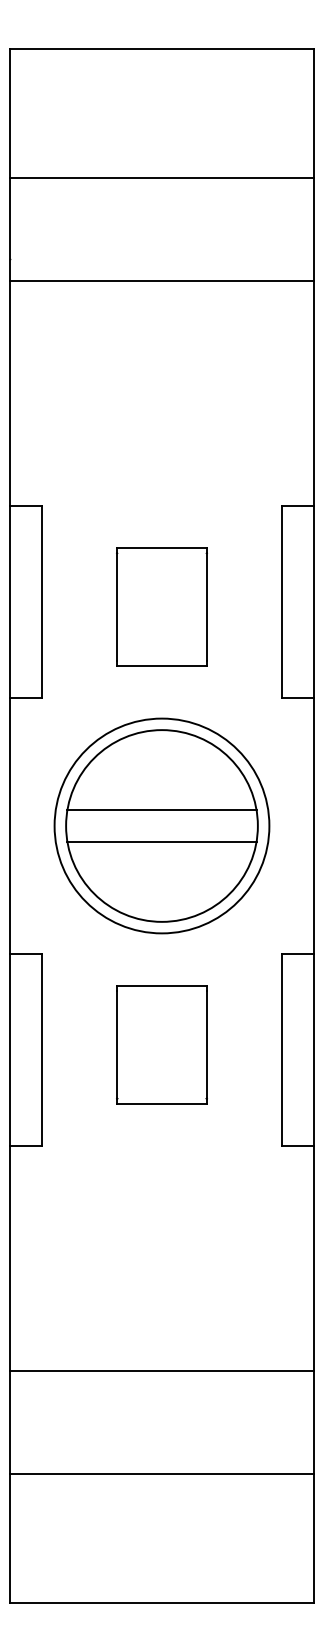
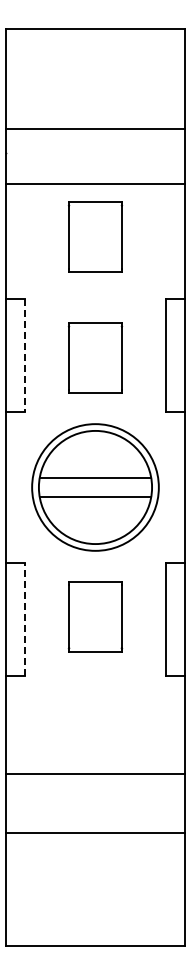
line: (162, 178) -> (95, 129), moved
line: (162, 280) -> (95, 183), moved
part: (162, 400) -> (95, 236), added
line: (41, 602) -> (24, 355), solid -> dashed
line: (41, 1049) -> (24, 619), solid -> dashed
line: (162, 1371) -> (95, 774), moved
line: (162, 1473) -> (95, 832), moved

